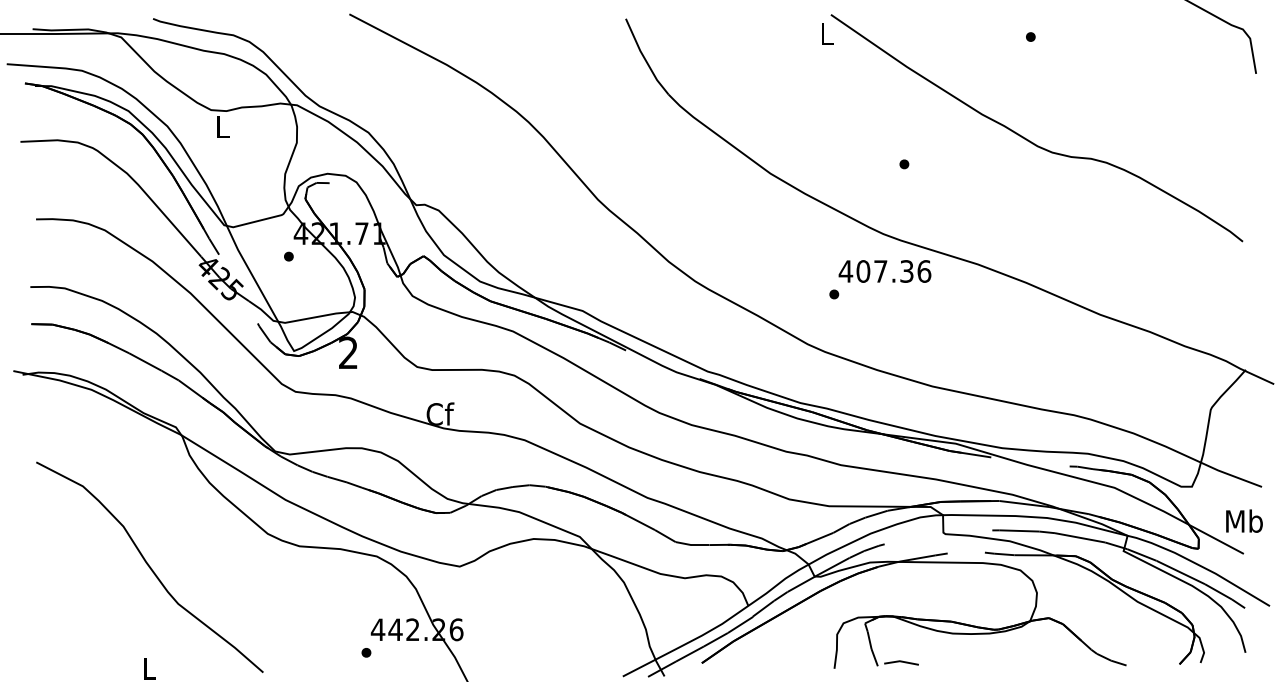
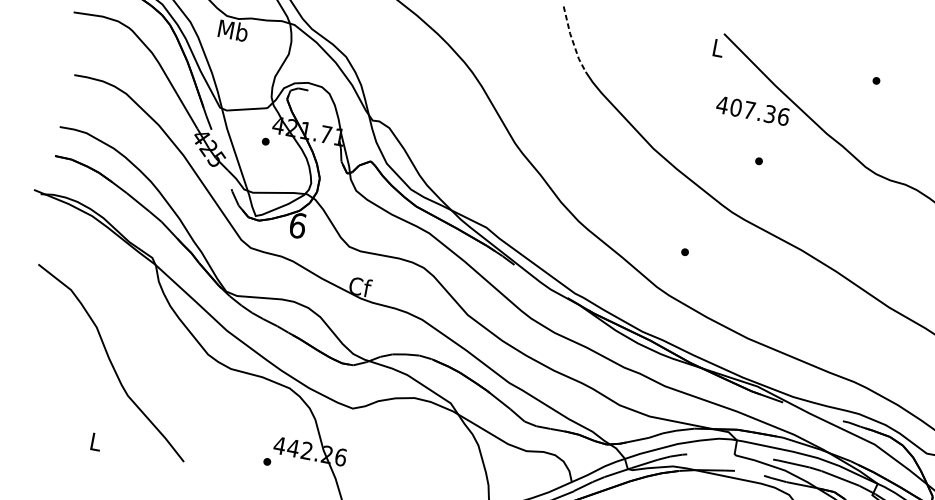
line: (644, 58) -> (572, 40), solid -> dashed
text: (222, 126) -> (233, 30), L -> Mb
text: (884, 271) -> (752, 110), moved
text: (348, 352) -> (297, 225), 2 -> 6

